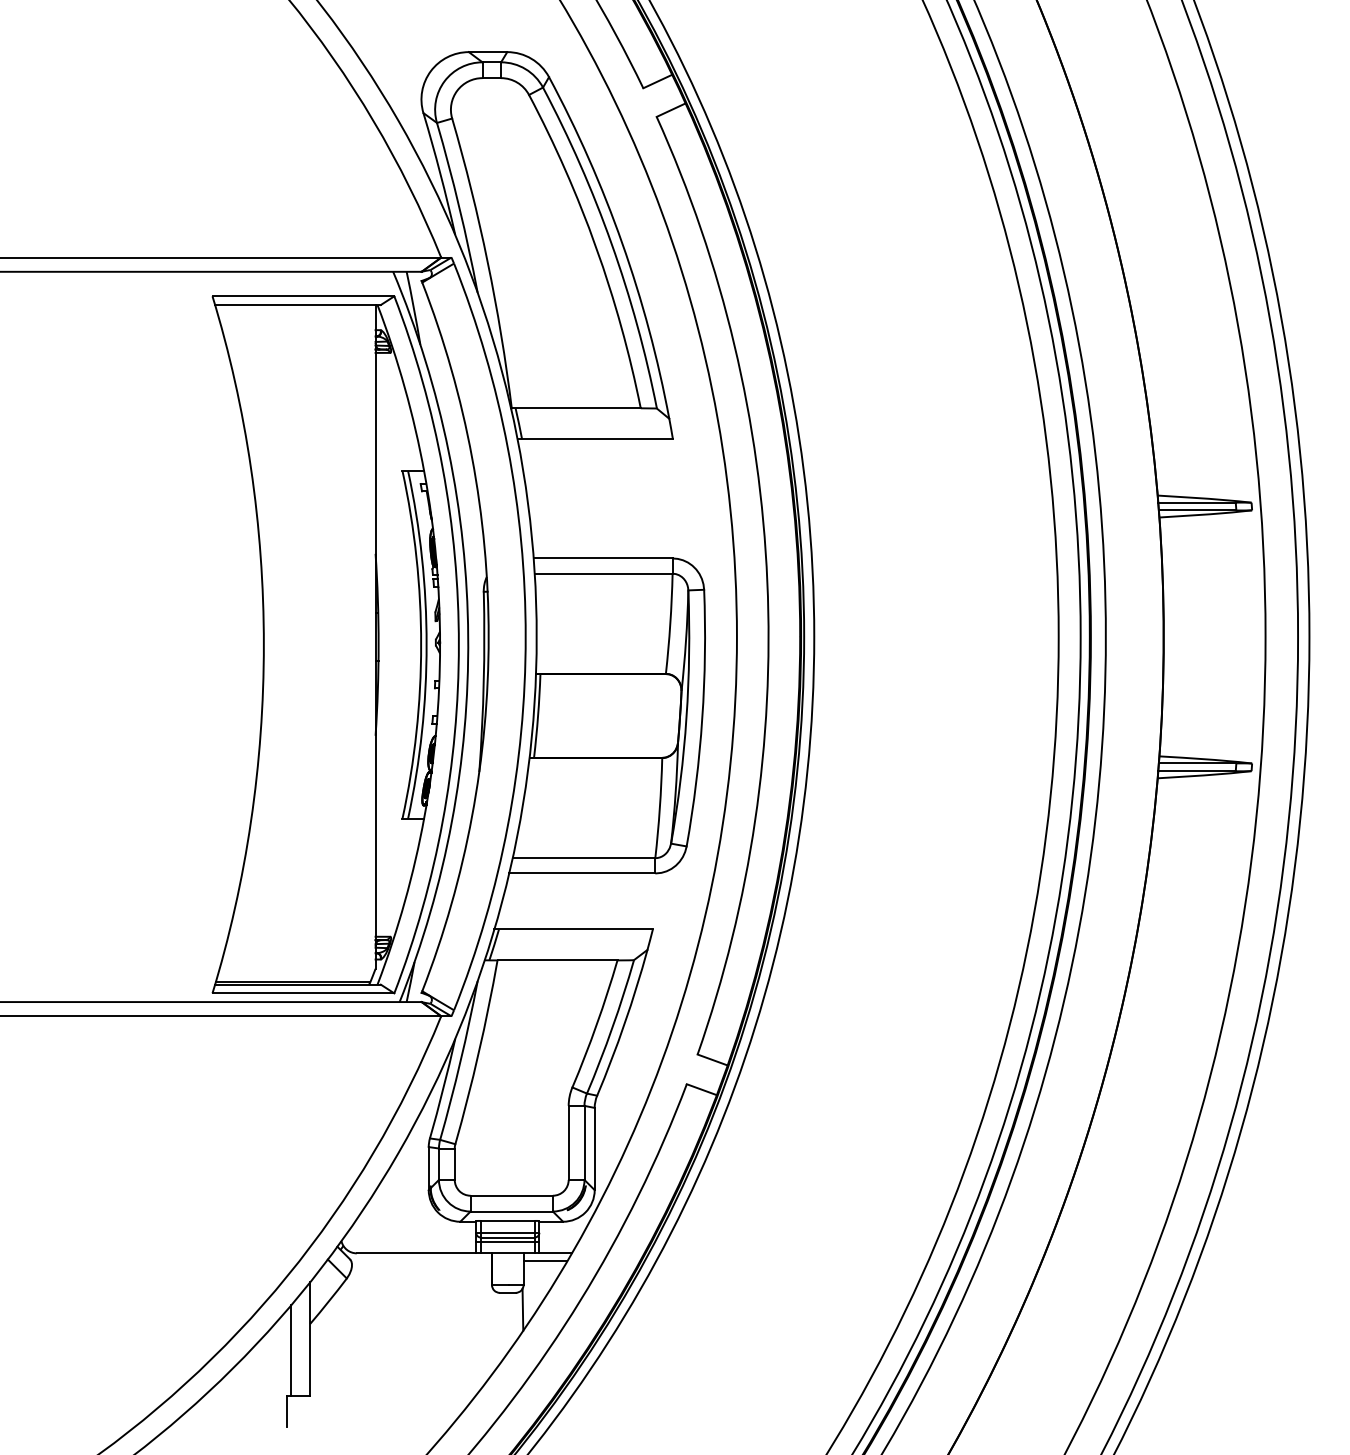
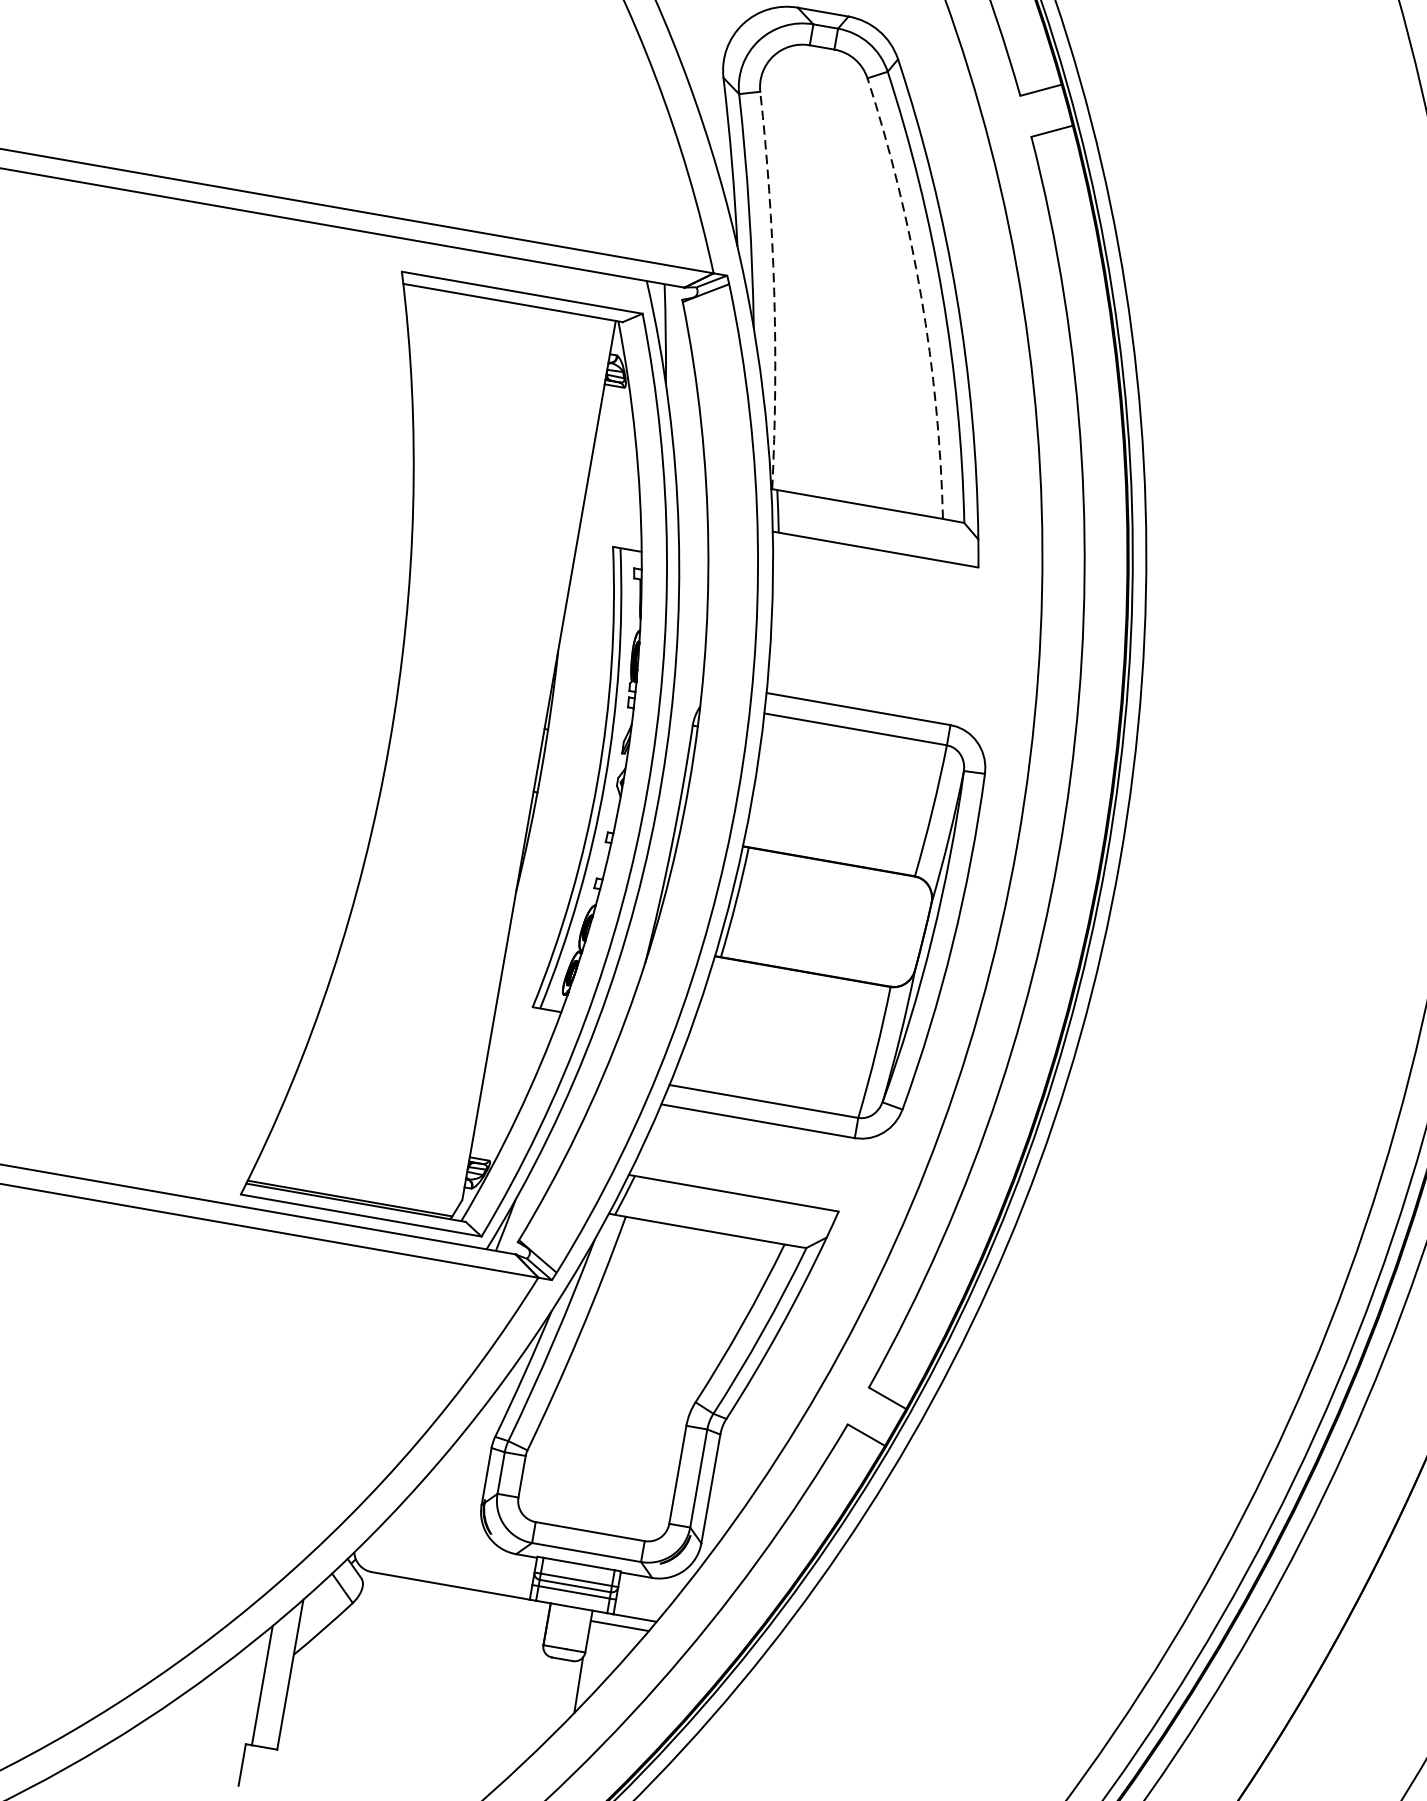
arc: (596, 247) -> (921, 295), solid -> dashed
arc: (487, 262) -> (773, 290), solid -> dashed

